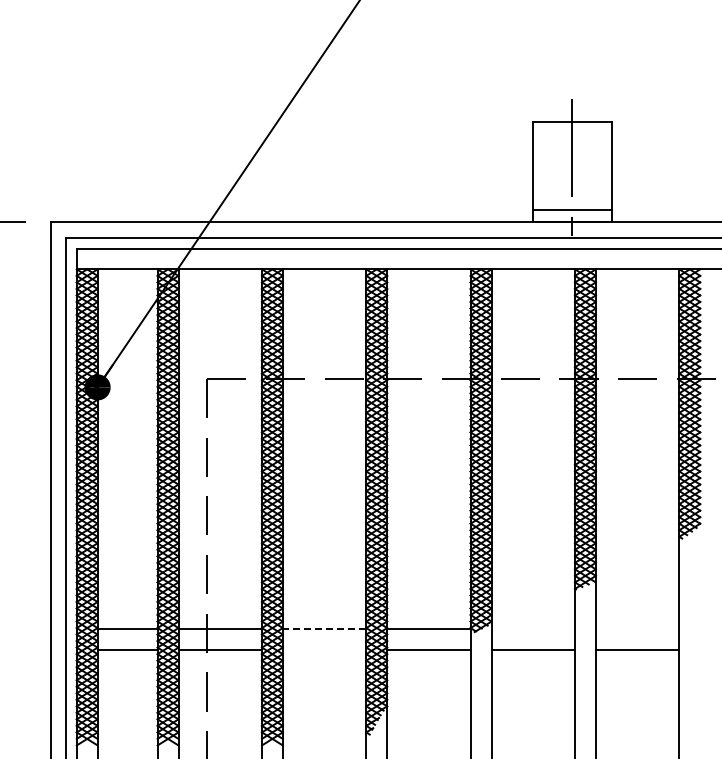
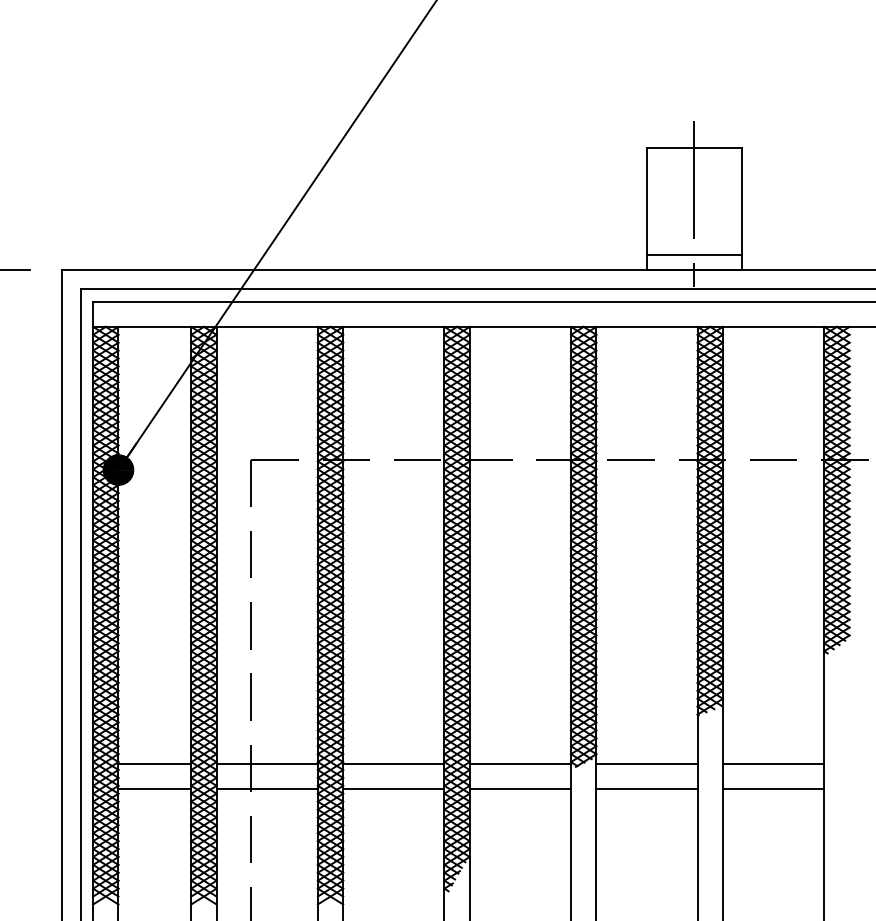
line: (324, 629) -> (393, 763), dashed -> solid
line: (533, 629) -> (647, 763), added
line: (637, 629) -> (773, 763), added
line: (324, 650) -> (393, 789), added

